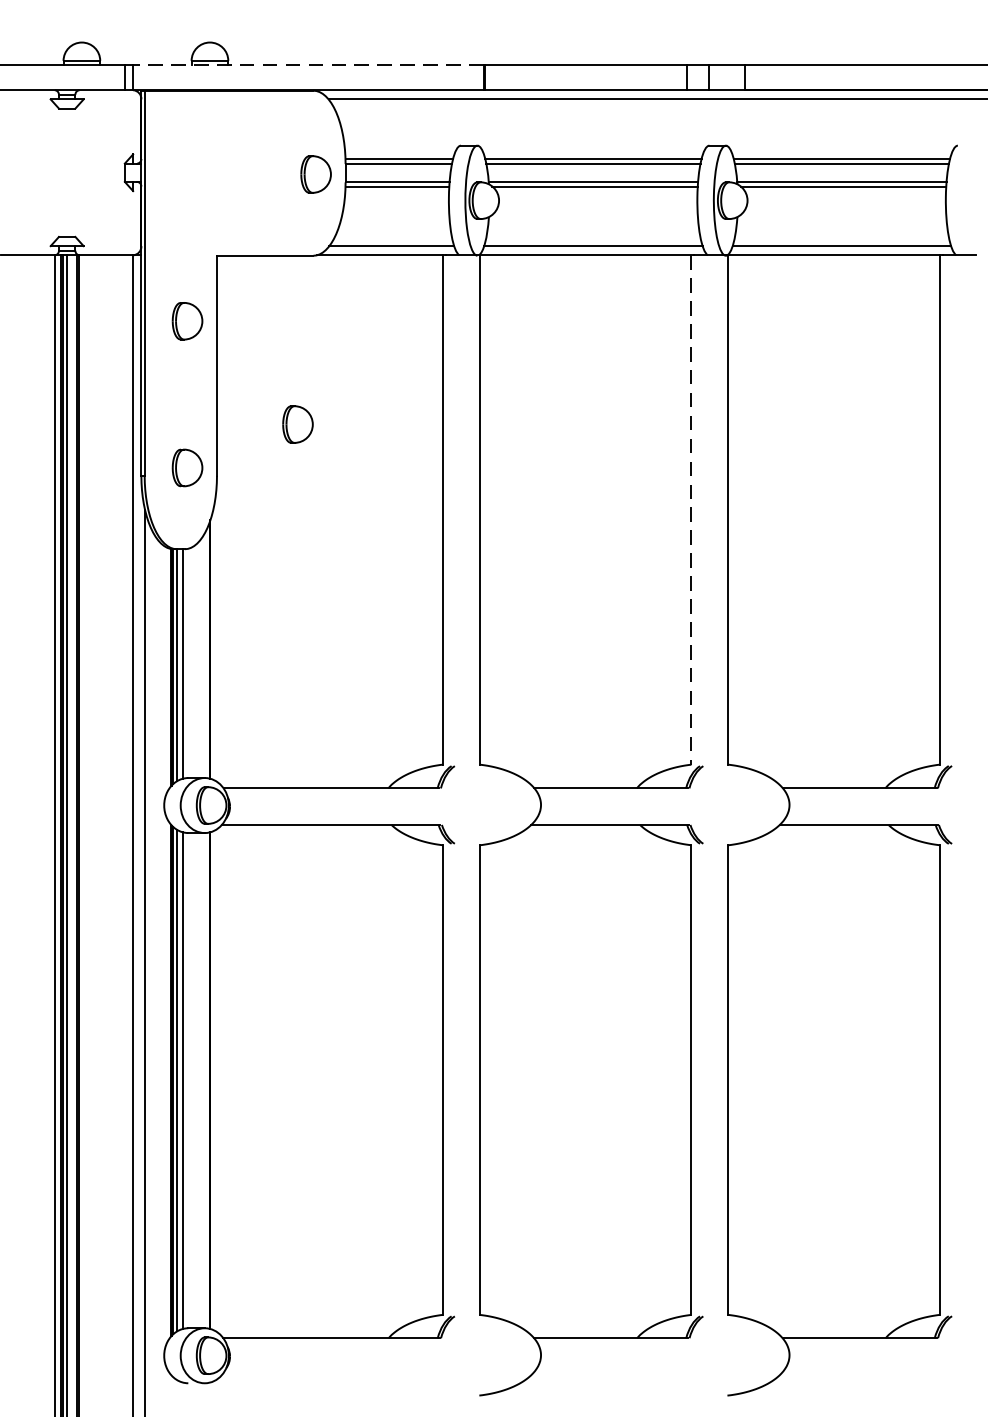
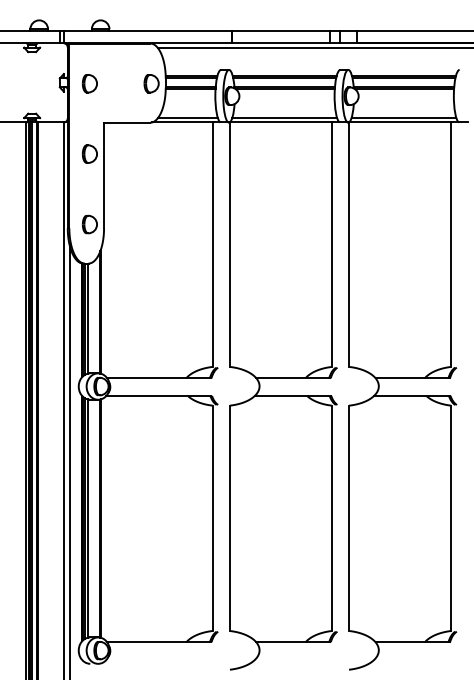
line: (307, 63) -> (147, 30), dashed -> solid
part: (297, 424) -> (89, 83), moved
line: (690, 511) -> (331, 245), dashed -> solid

